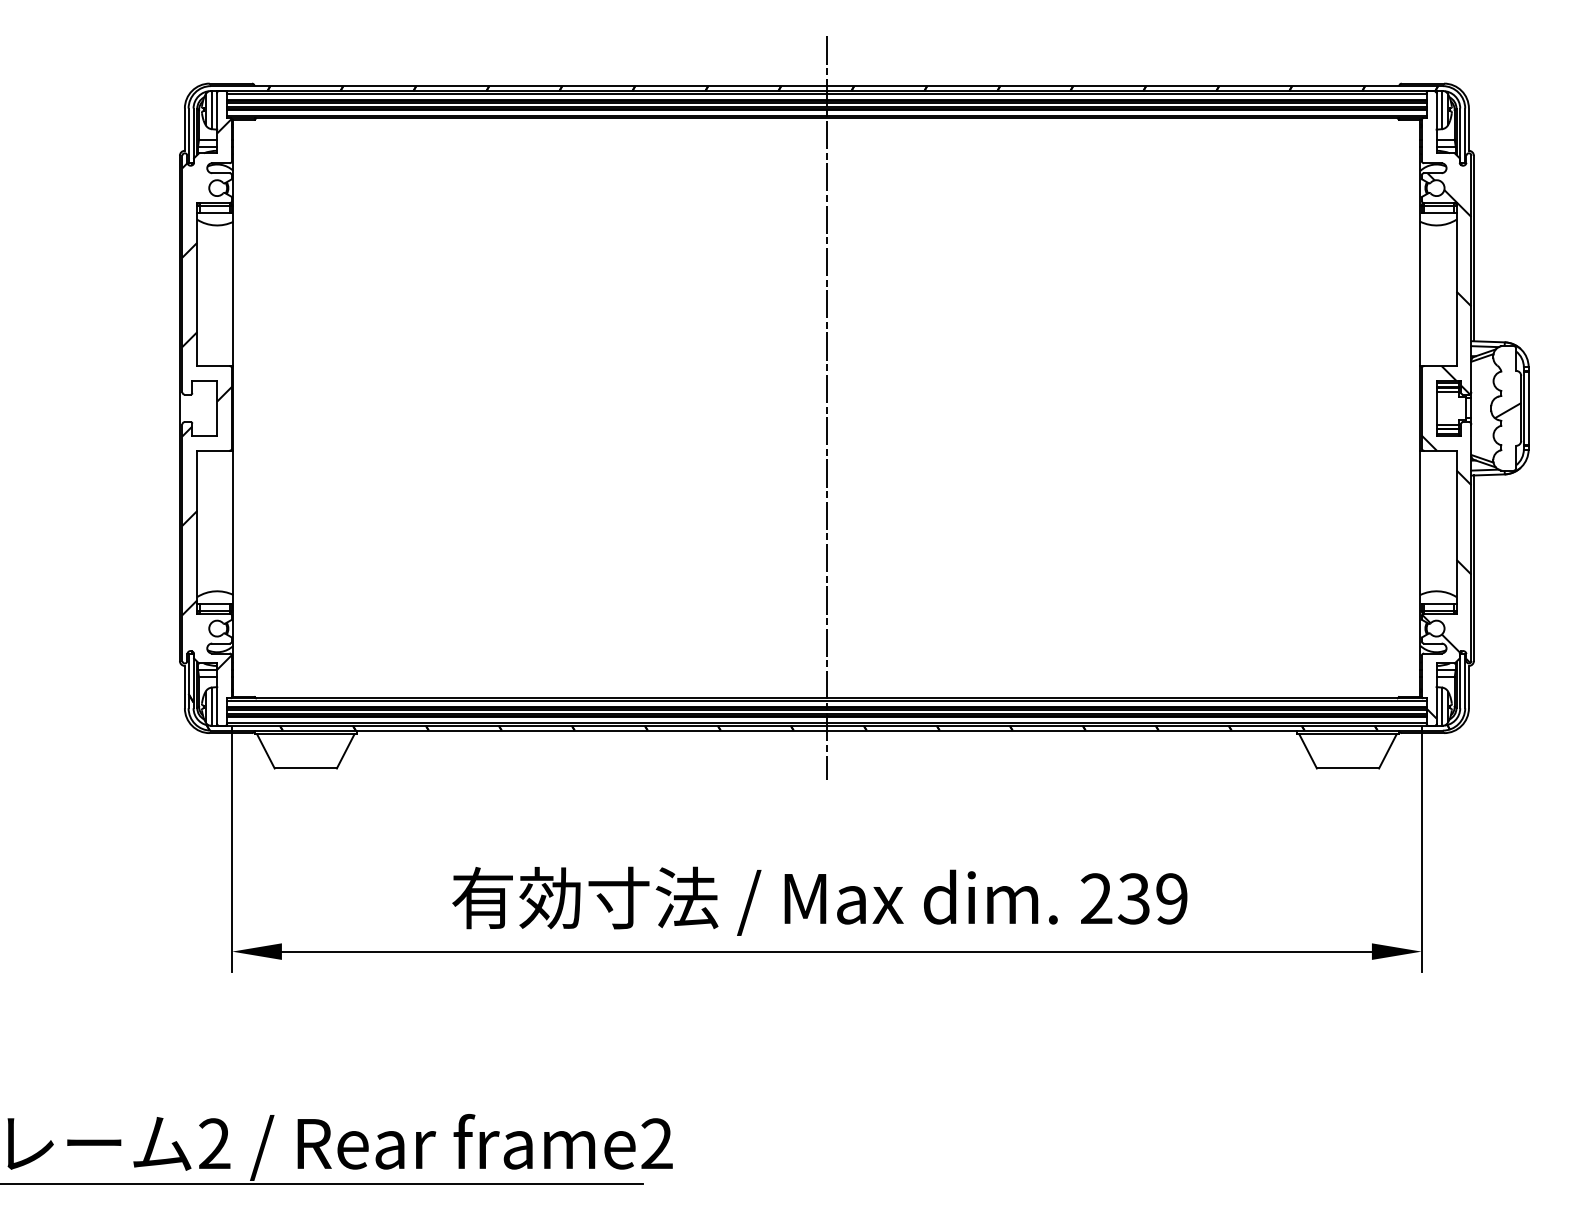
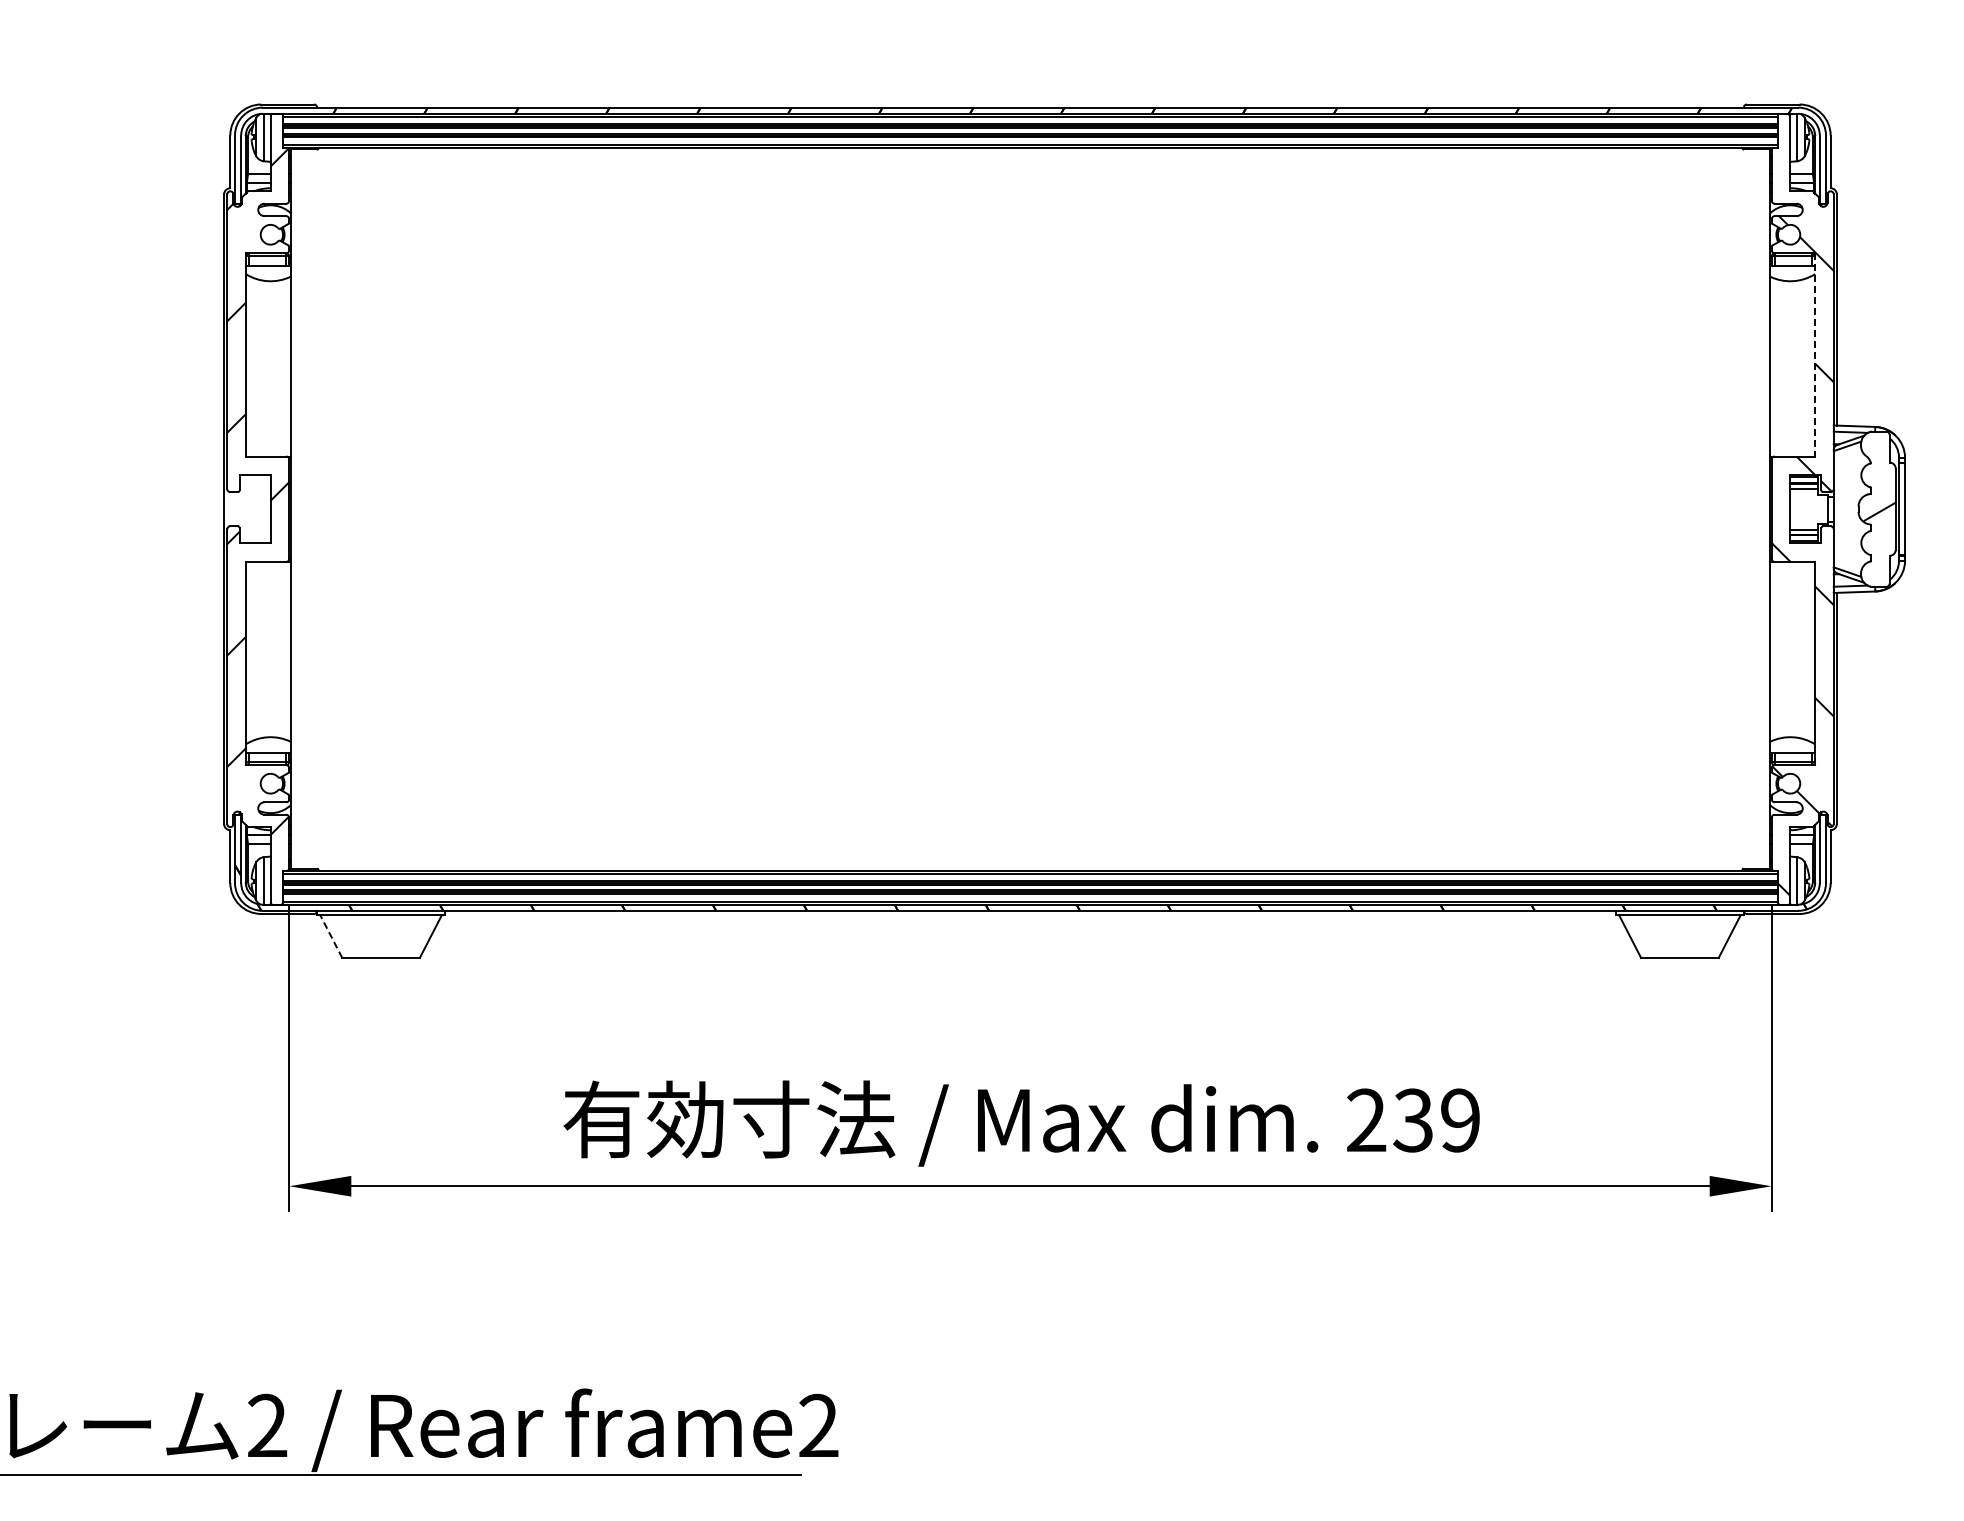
line: (1456, 284) -> (1815, 354), solid -> dashed
line: (826, 407) -> (1030, 508), removed
line: (266, 751) -> (331, 936), solid -> dashed

